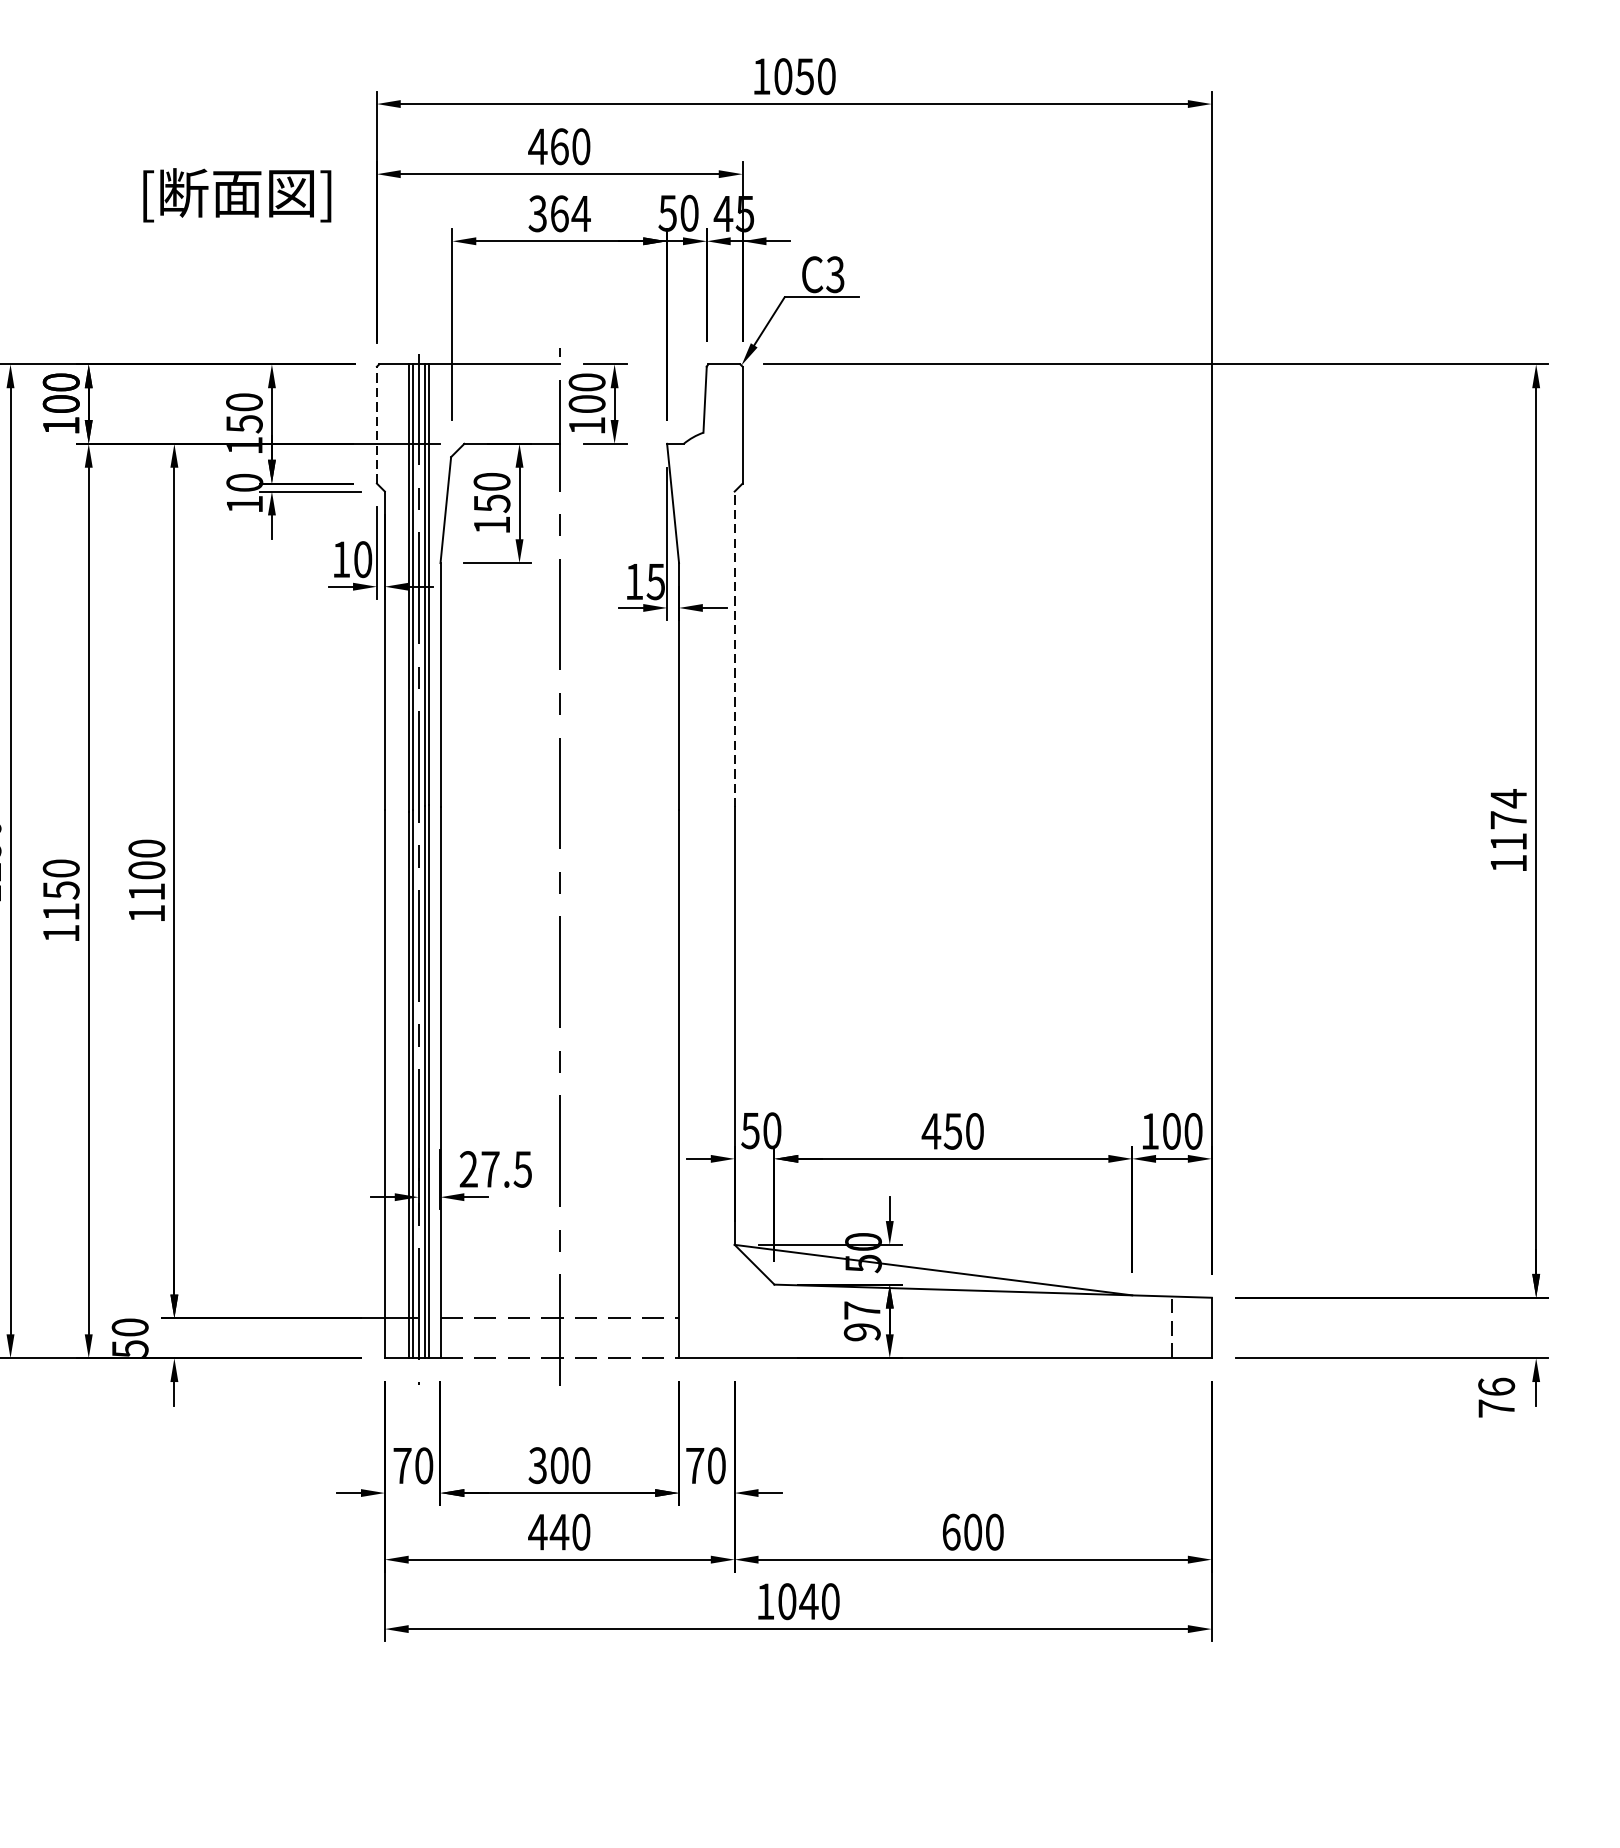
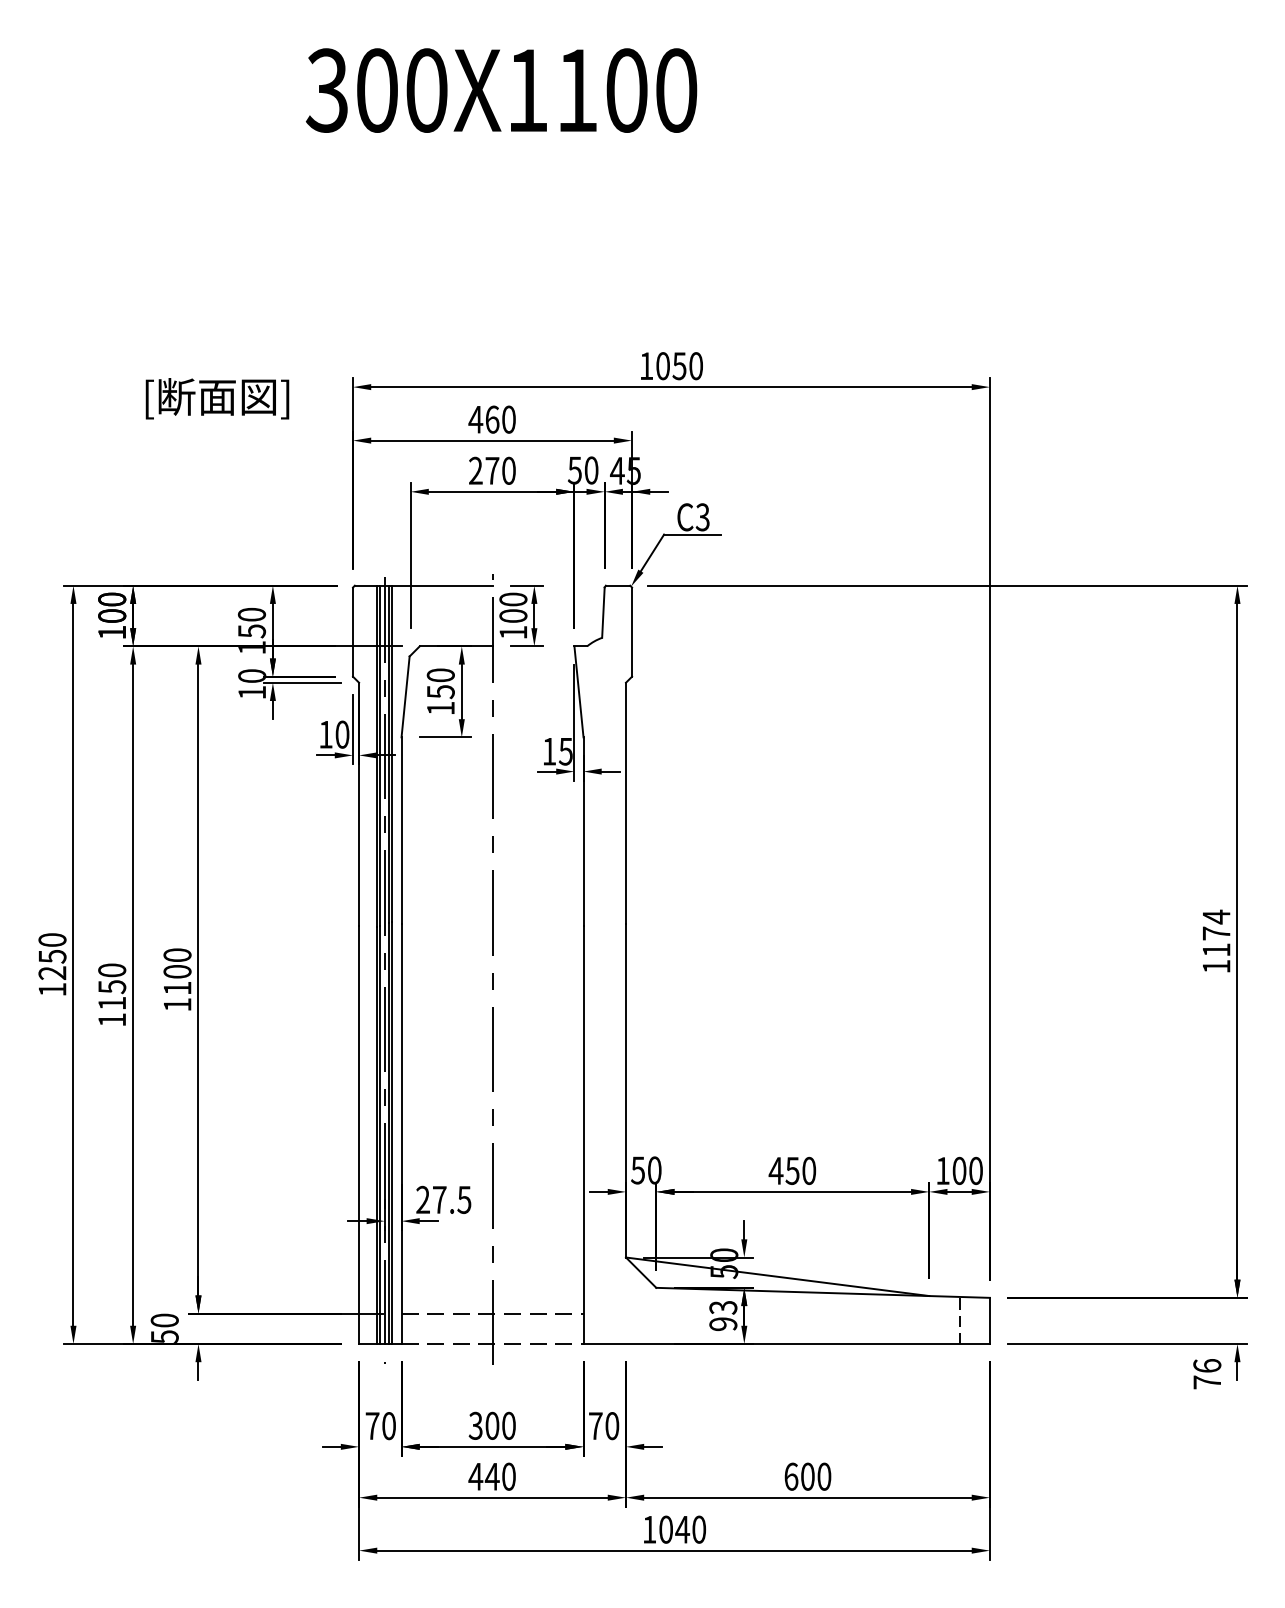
text: (237, 194) -> (217, 398), moved
text: (559, 213) -> (492, 470), 364 -> 270
line: (377, 425) -> (353, 632), dashed -> solid
line: (734, 649) -> (625, 803), dashed -> solid
text: (862, 1310) -> (723, 1307), 97 -> 93

